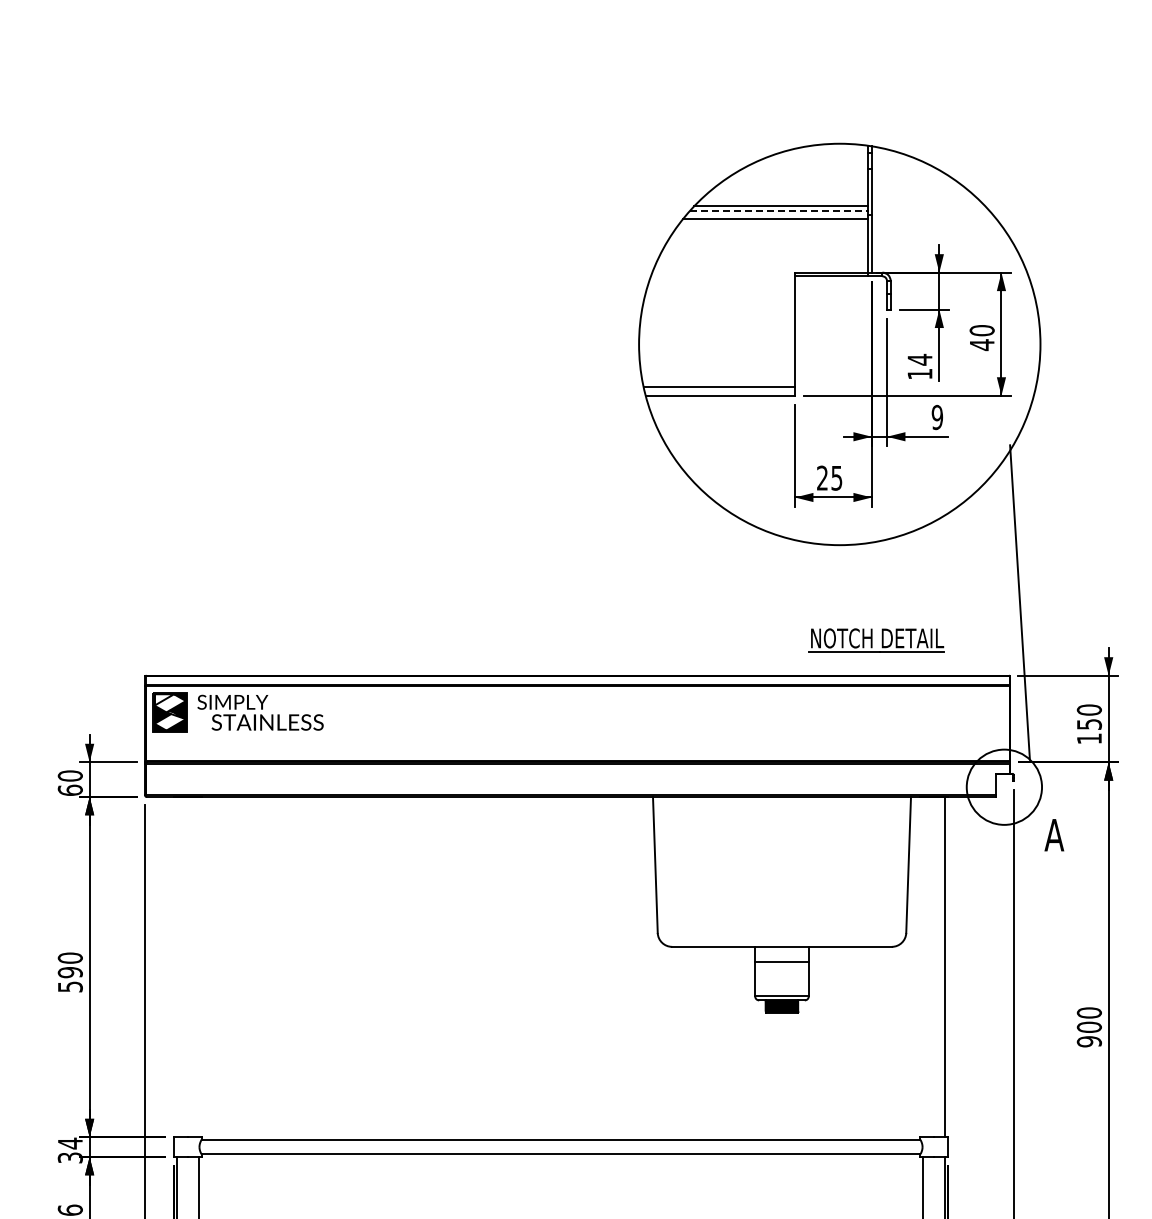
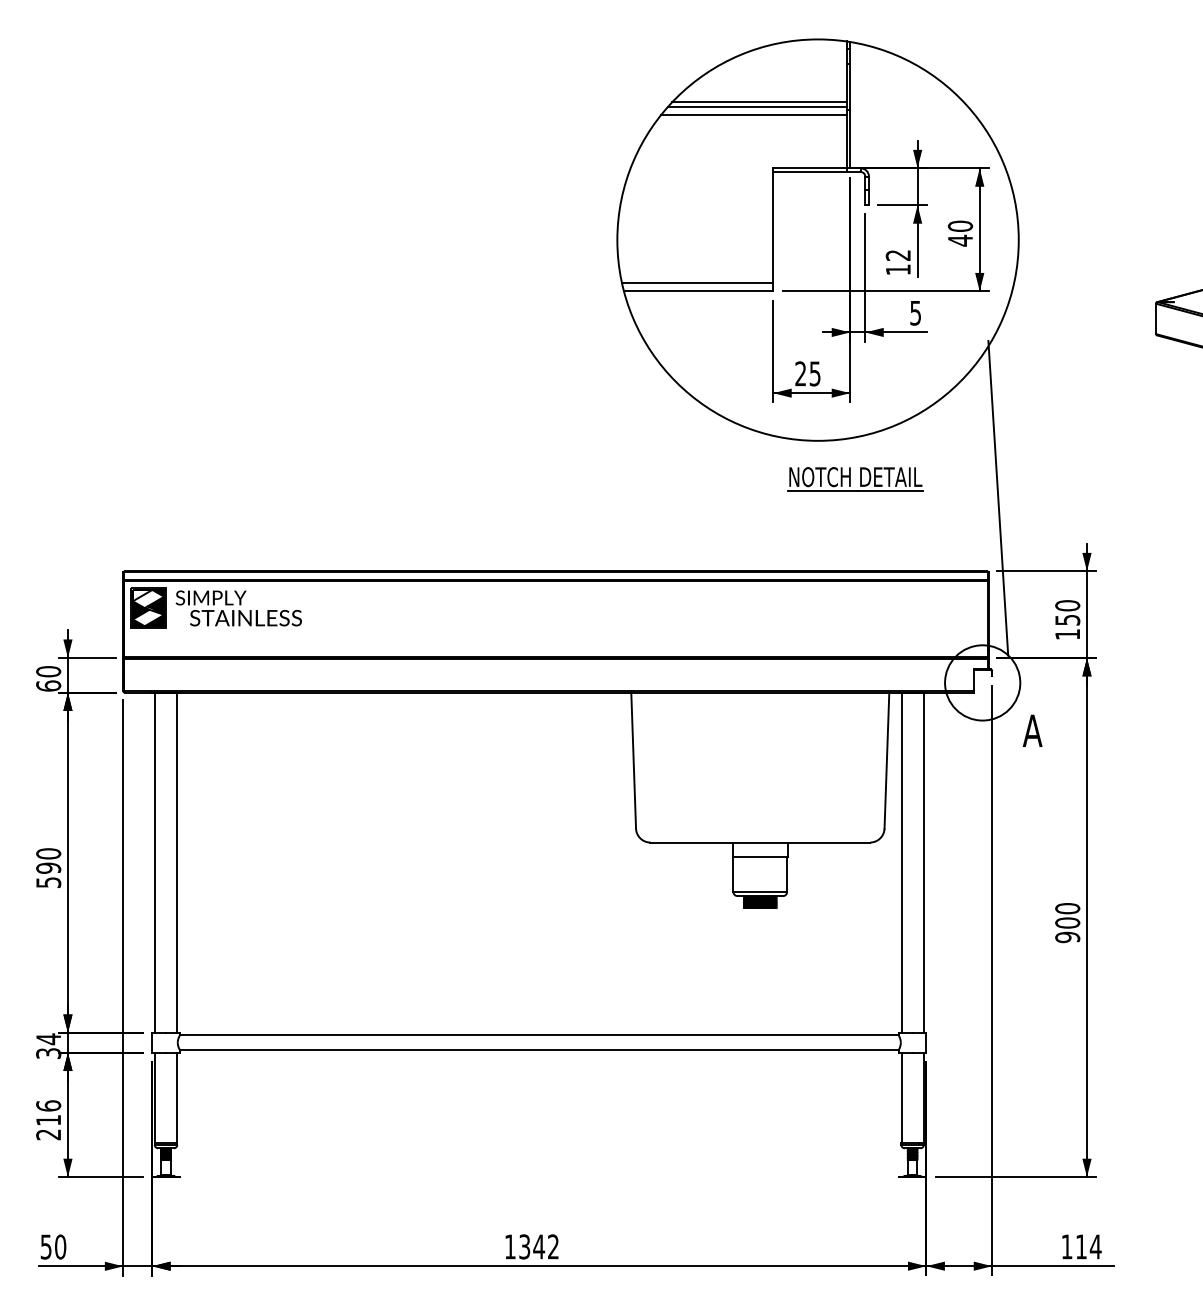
line: (779, 210) -> (757, 106), dashed -> solid
text: (919, 359) -> (897, 255), 14 -> 12
text: (937, 416) -> (915, 312), 9 -> 5
part: (877, 640) -> (855, 479), moved
line: (177, 966) -> (155, 862), added
line: (199, 966) -> (177, 862), added
line: (923, 966) -> (901, 862), added

